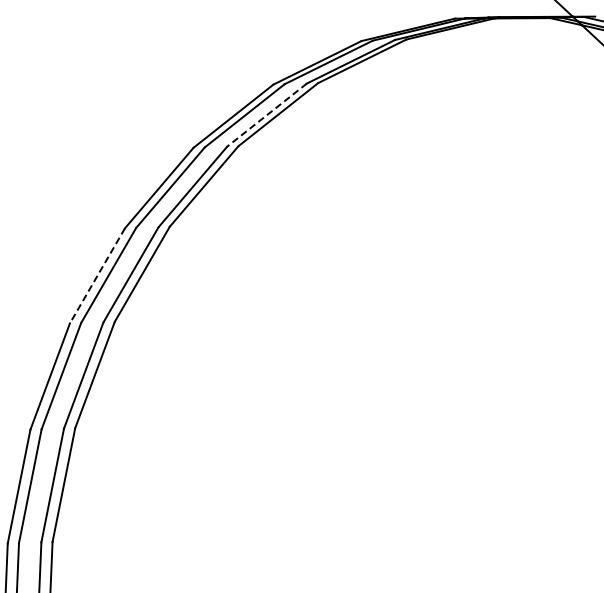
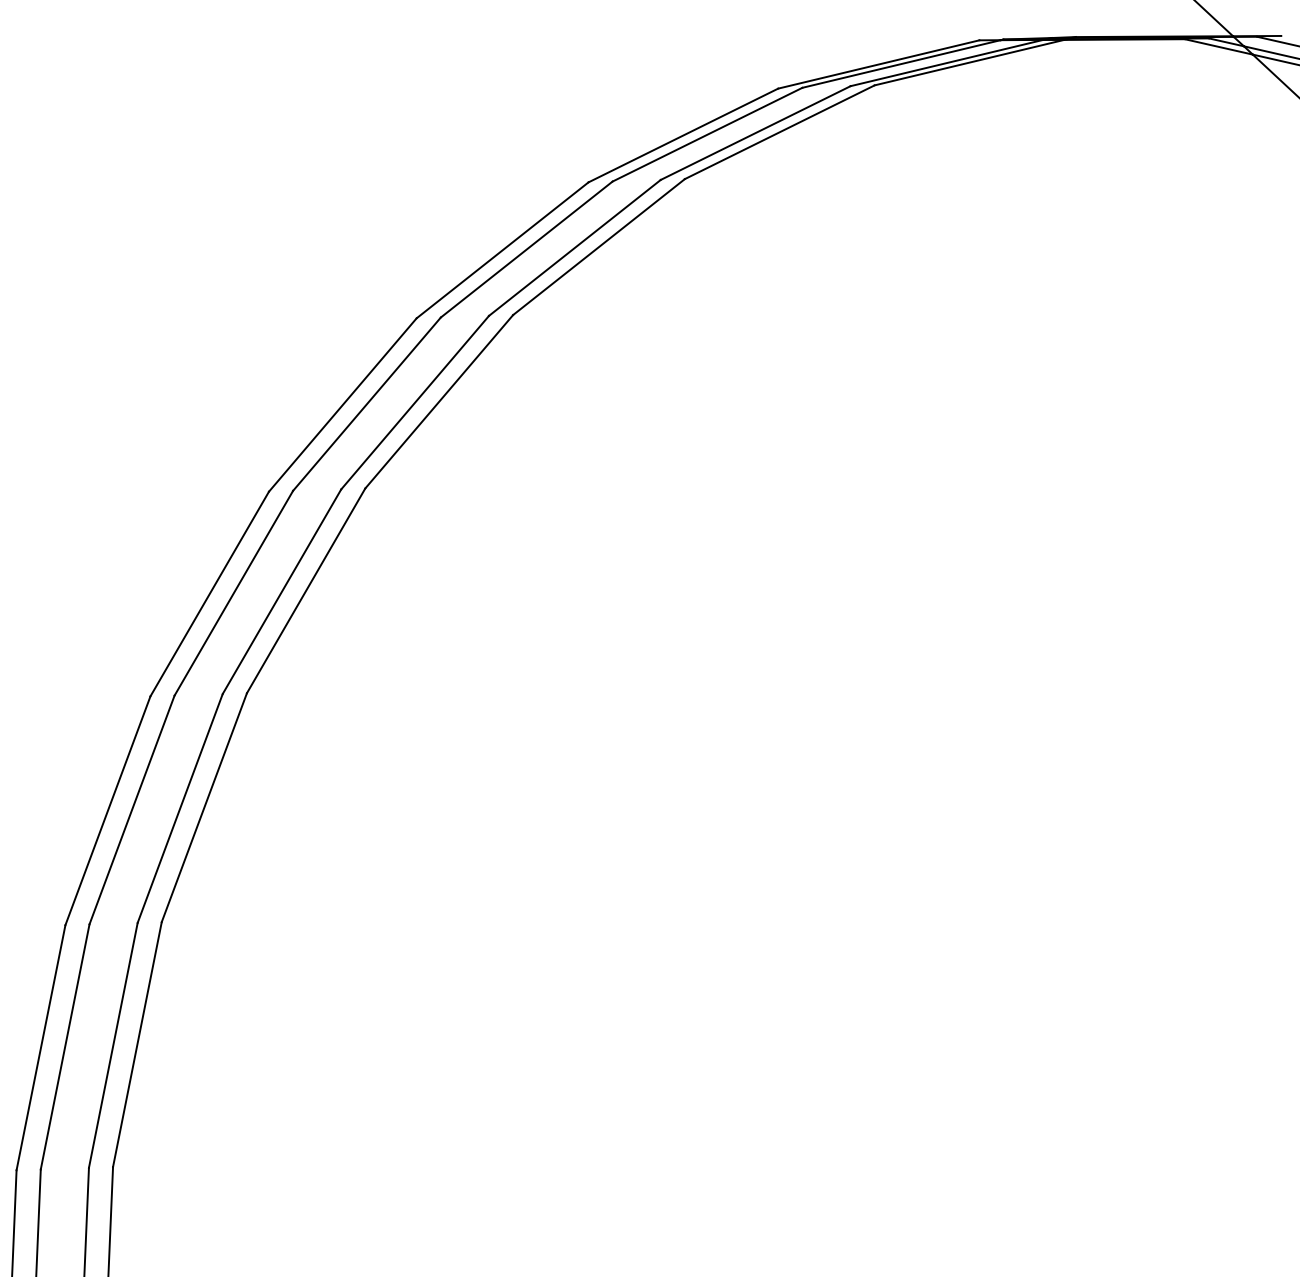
line: (267, 115) -> (575, 248), dashed -> solid
line: (97, 275) -> (209, 593), dashed -> solid

